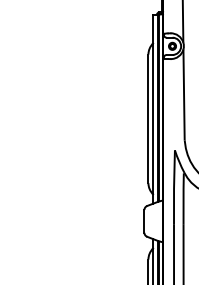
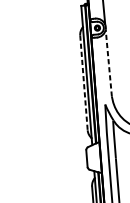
line: (184, 94) -> (109, 62), solid -> dashed
line: (148, 119) -> (84, 83), solid -> dashed

